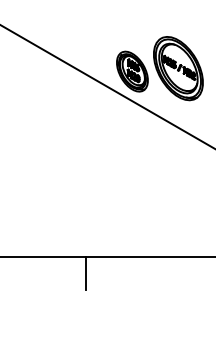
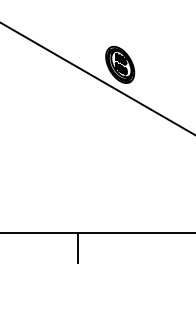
part: (178, 68) -> (162, 62), removed

